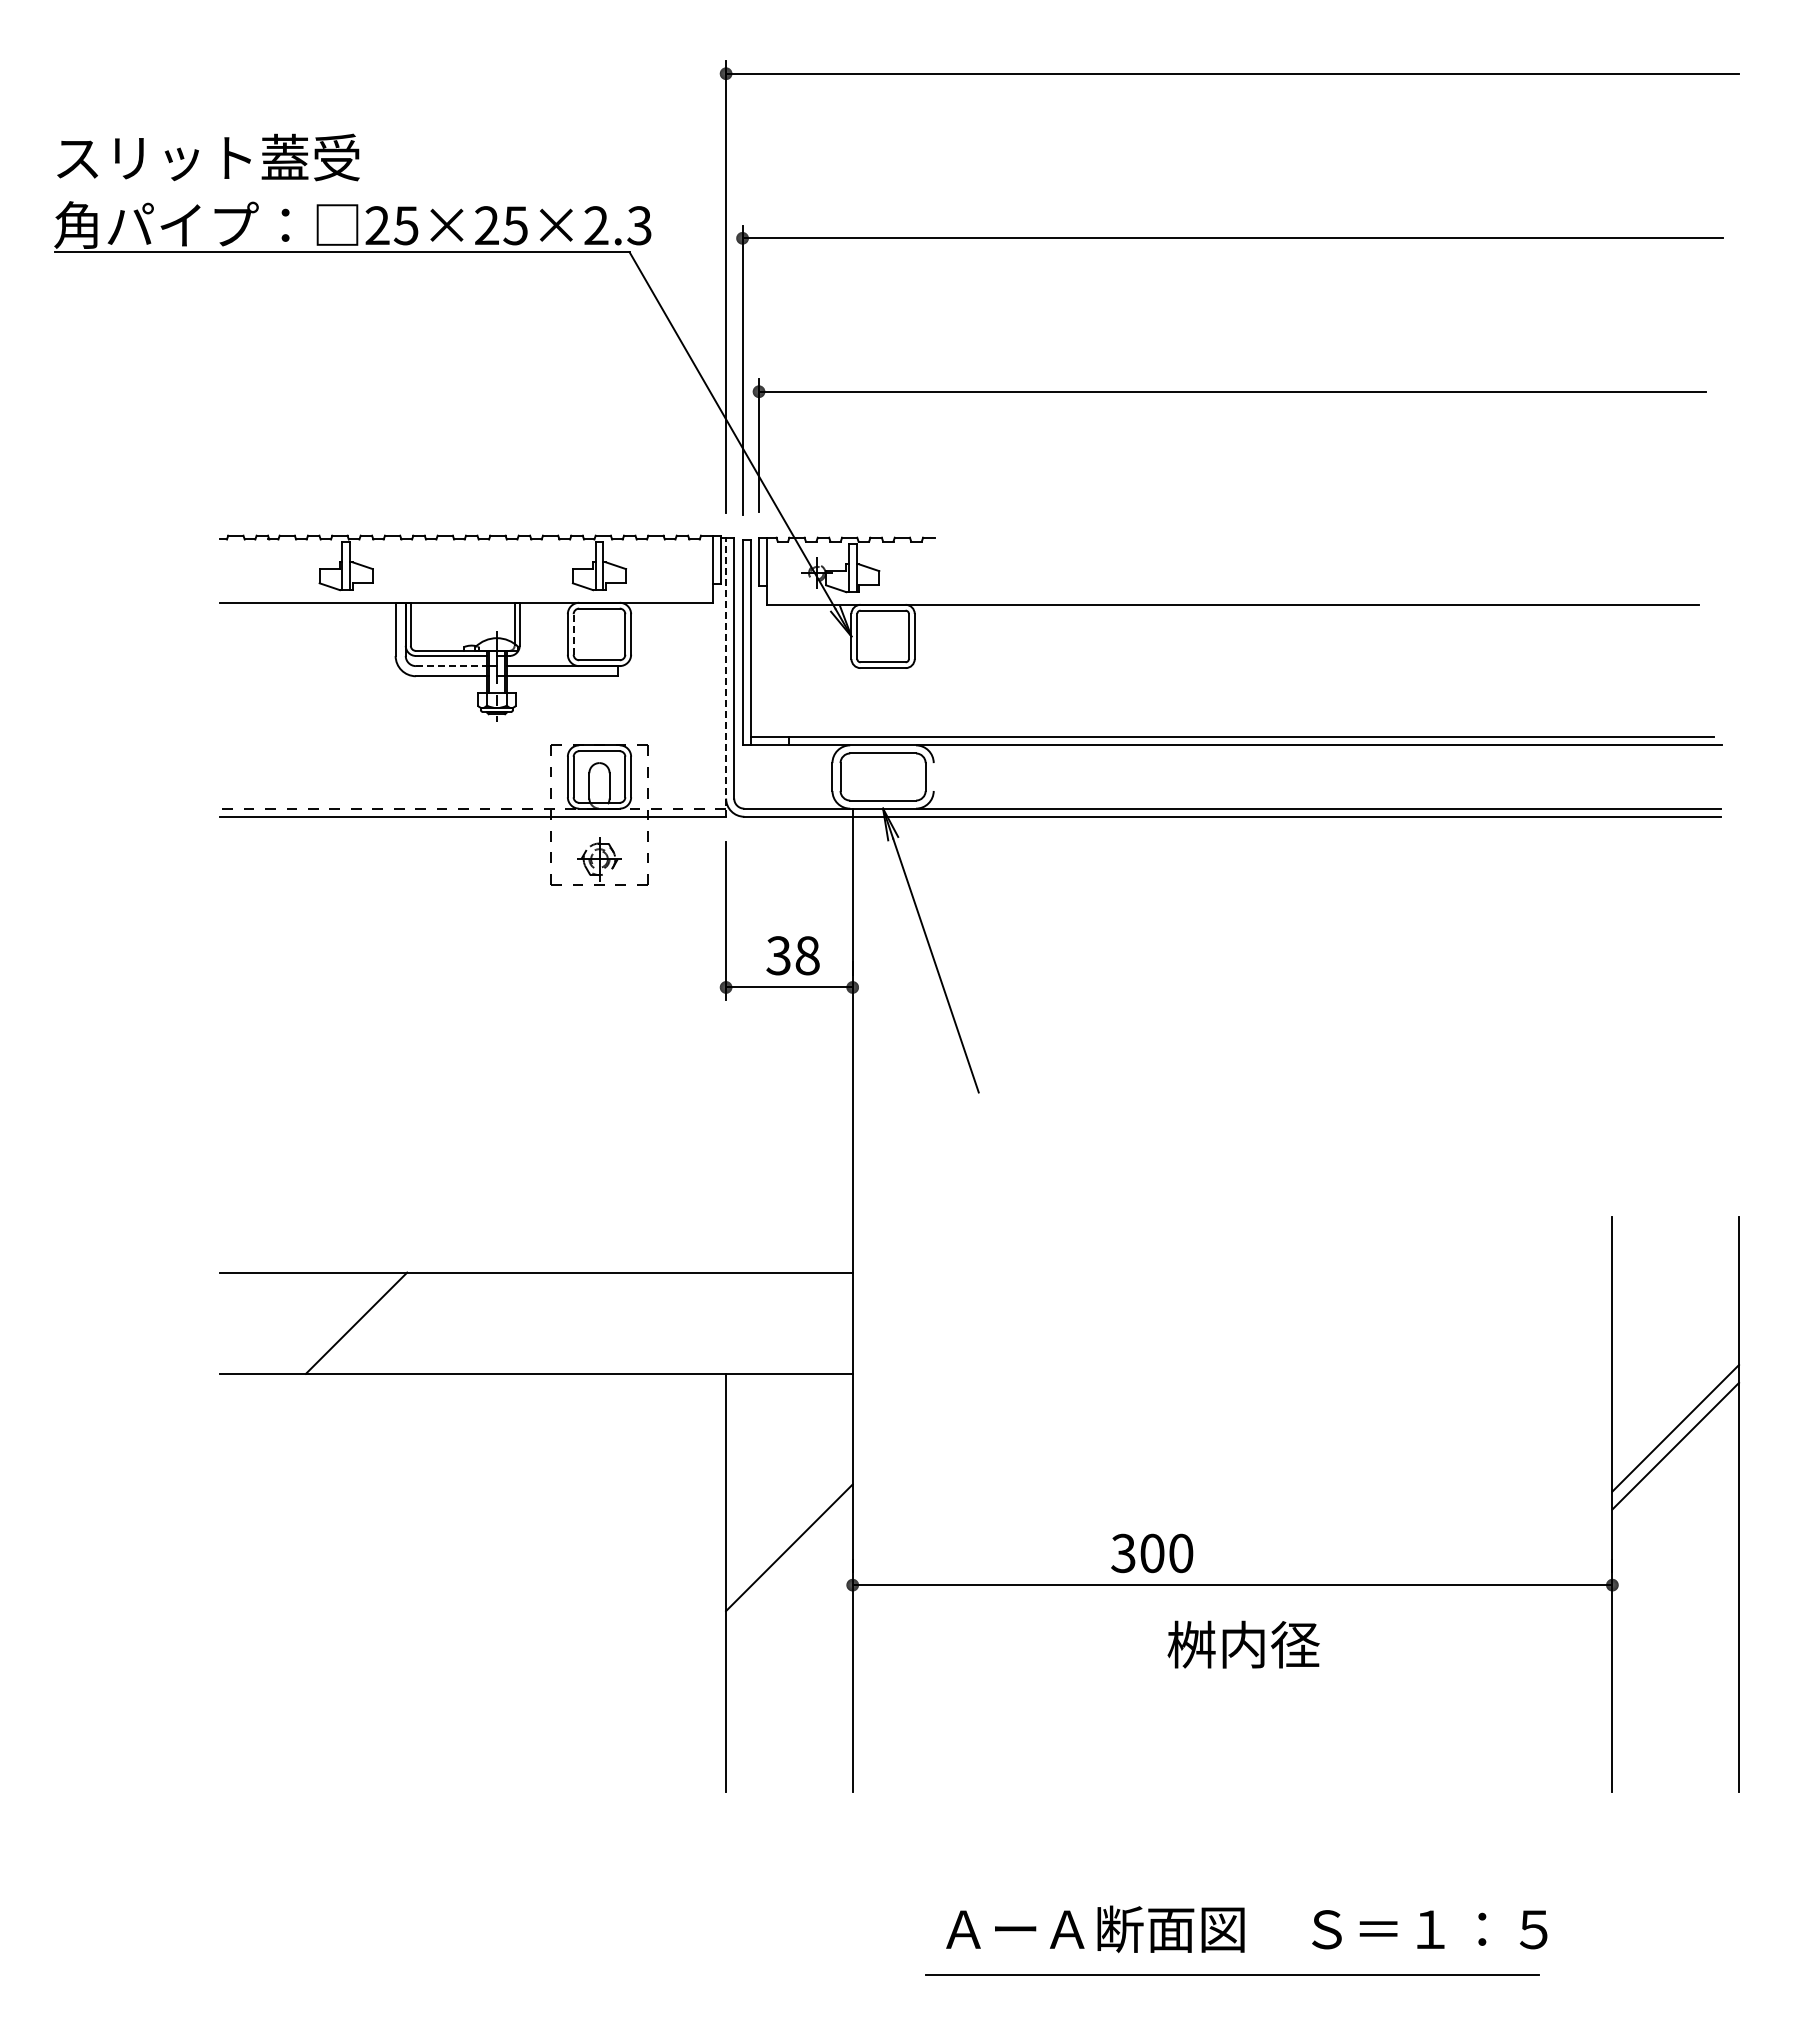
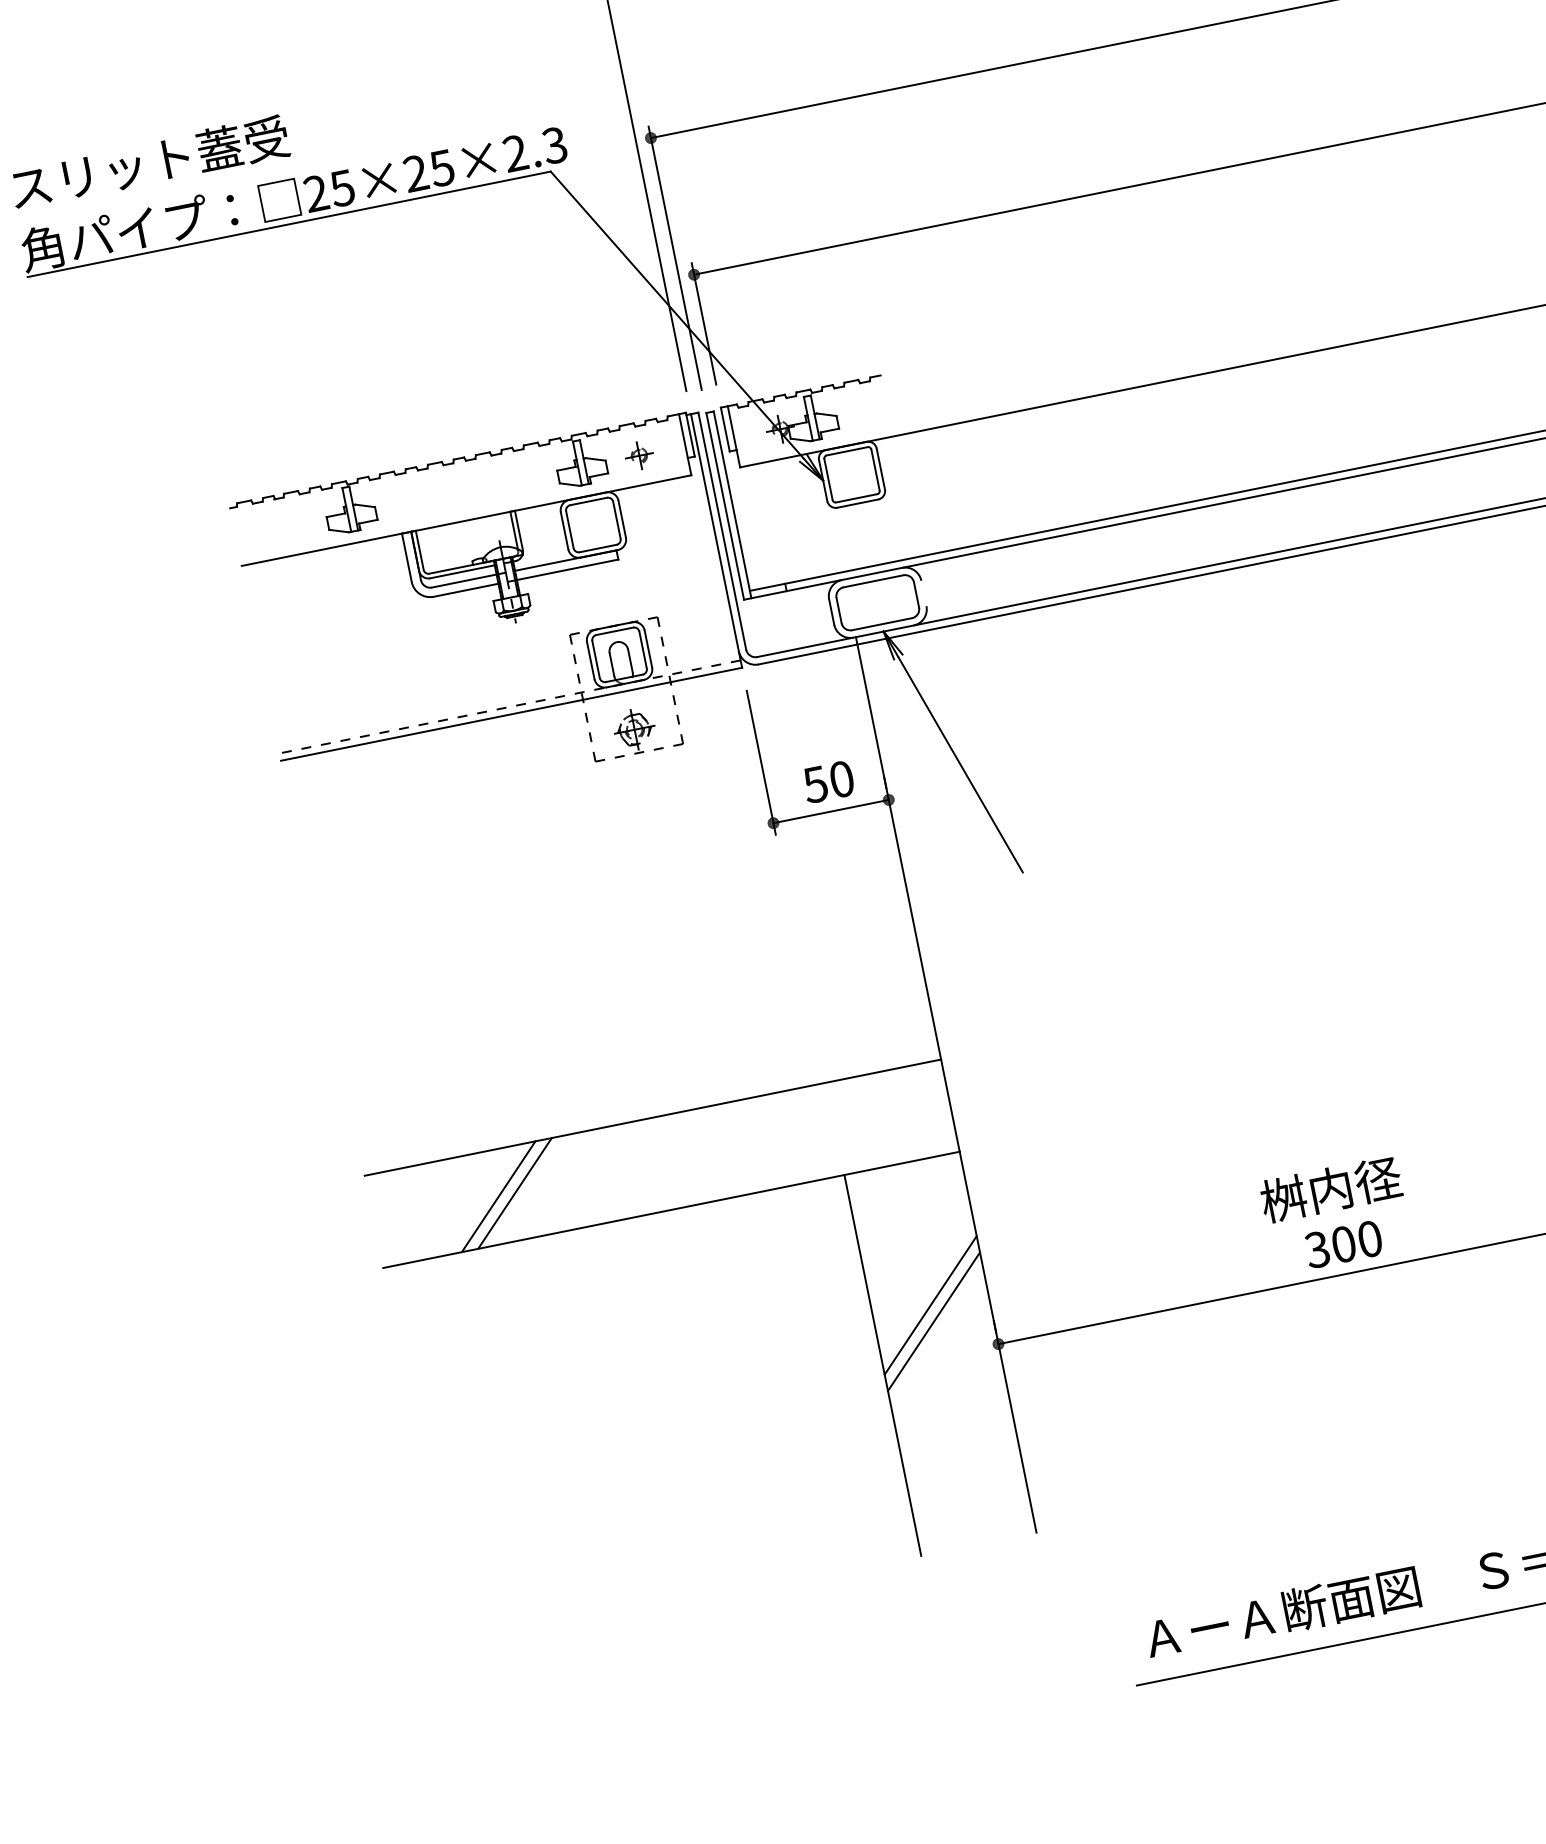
part: (662, 570) -> (639, 455), added
line: (573, 633) -> (569, 528), dashed -> solid
line: (451, 666) -> (464, 581), dashed -> solid
line: (726, 677) -> (716, 540), dashed -> solid
text: (792, 955) -> (828, 781), 38 -> 50
line: (374, 1322) -> (514, 1192), added
line: (789, 1529) -> (930, 1305), added
text: (1152, 1553) -> (1343, 1244), moved
text: (1243, 1644) -> (1330, 1189), moved

